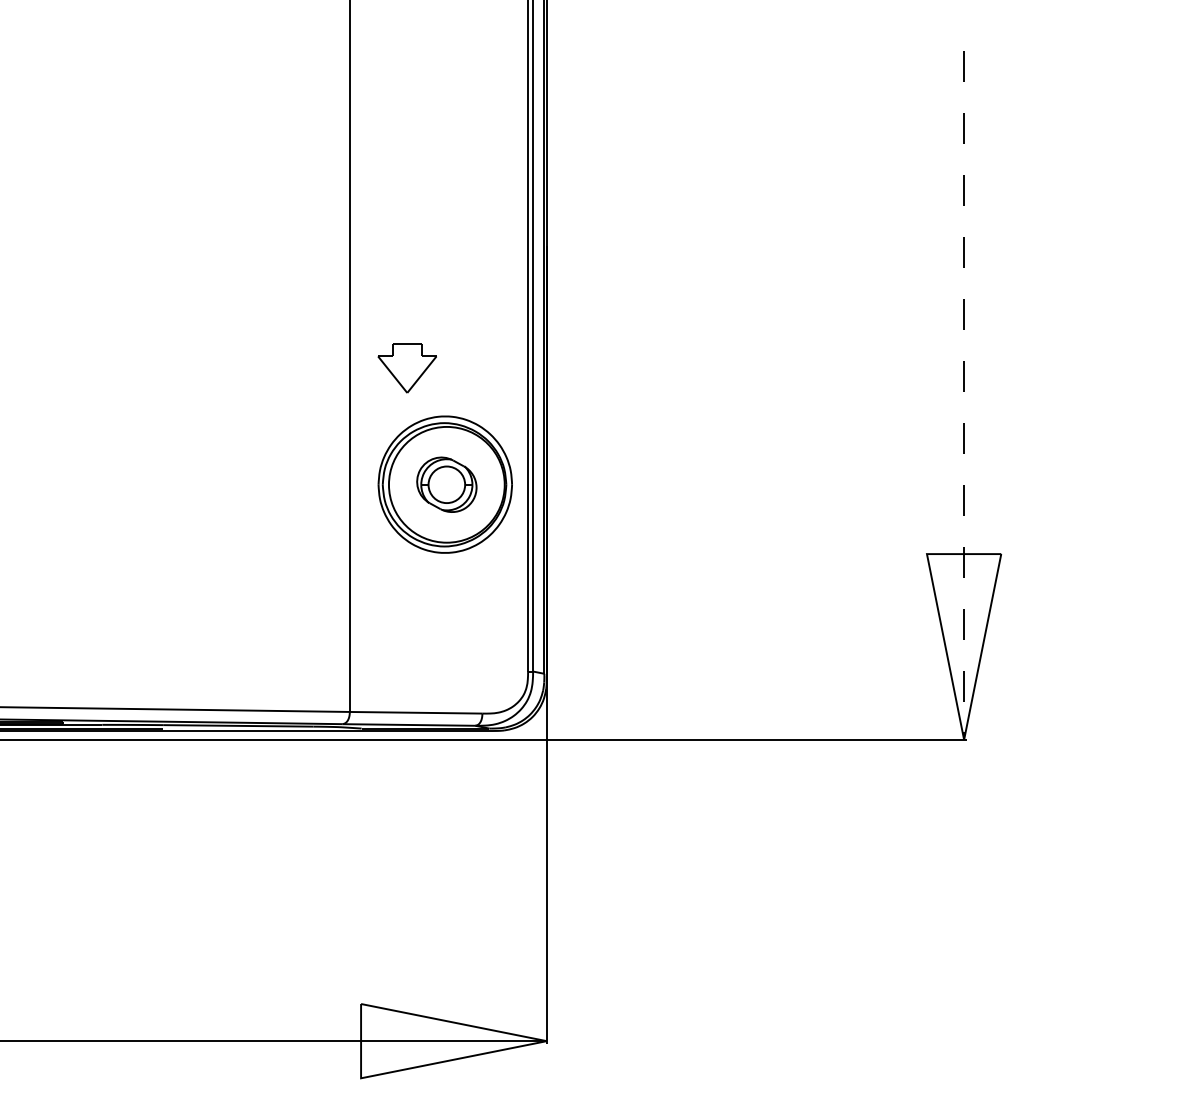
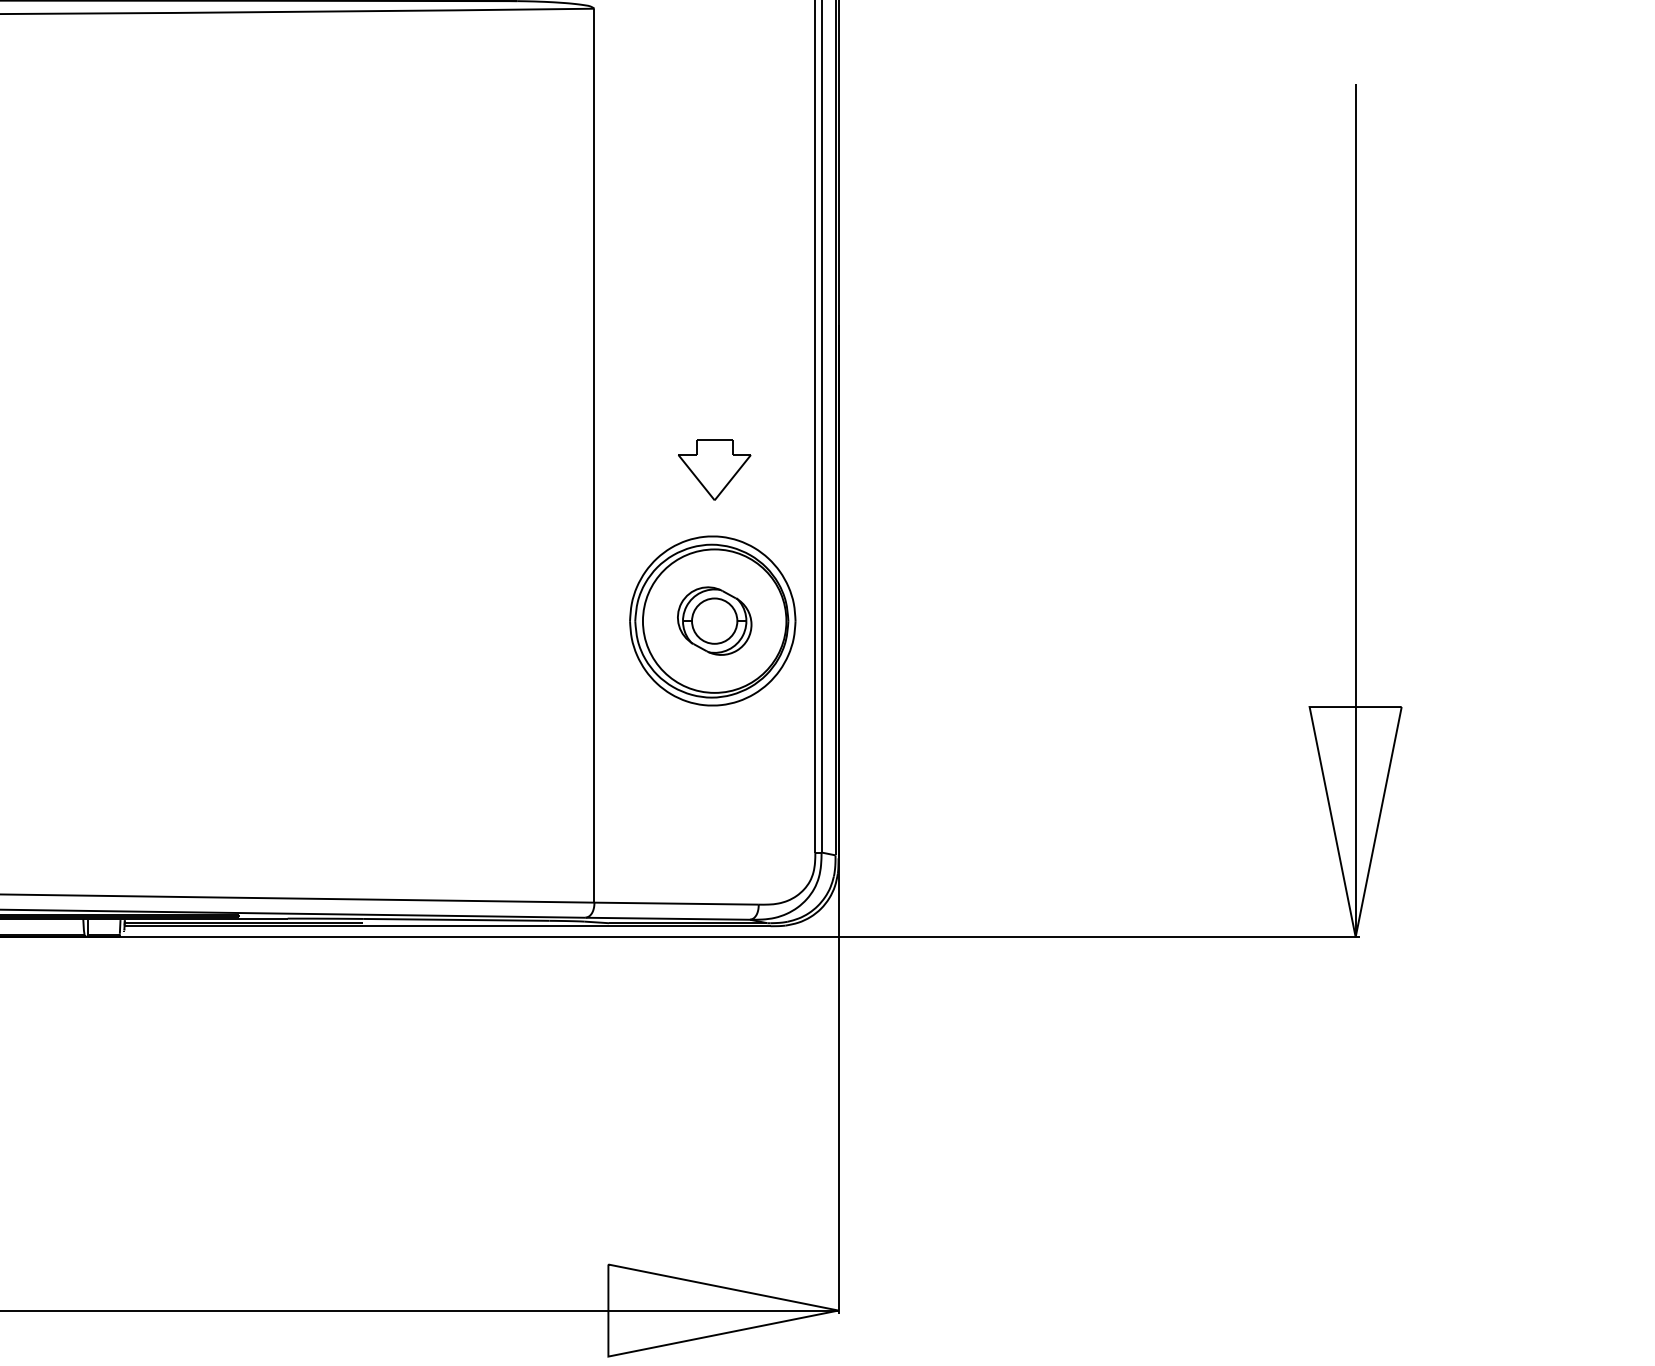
part: (407, 368) -> (714, 469), moved
line: (963, 396) -> (1355, 511), dashed -> solid

